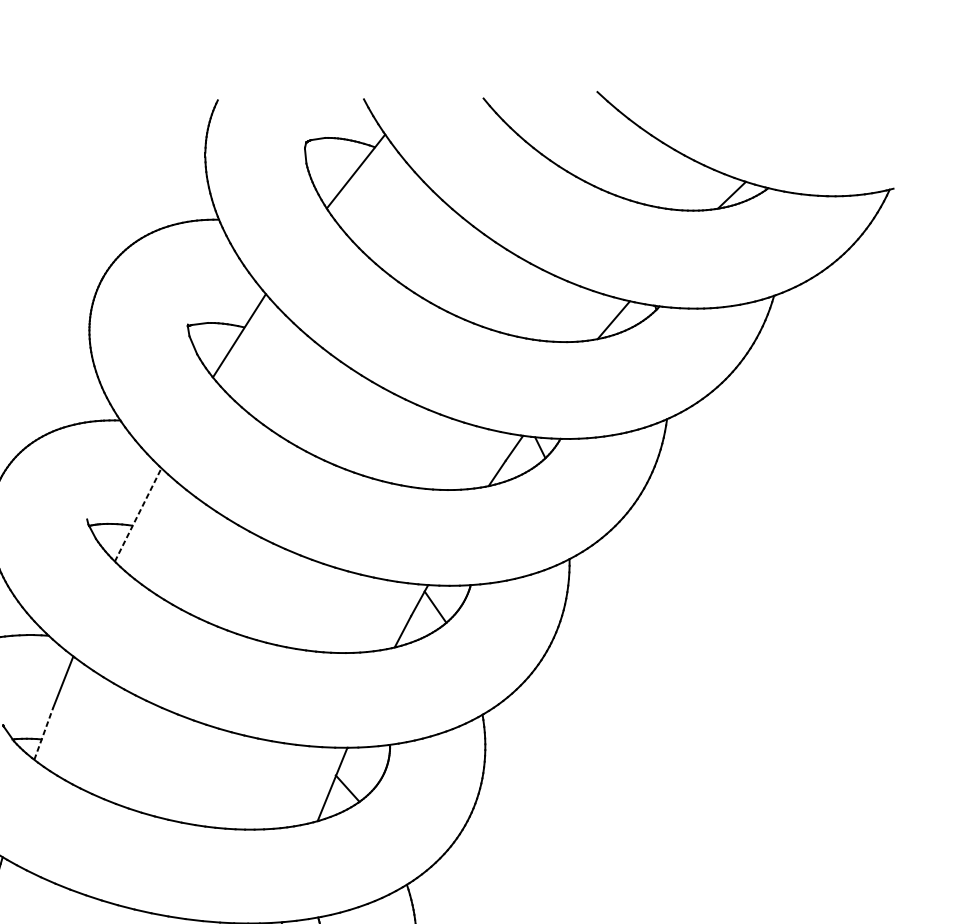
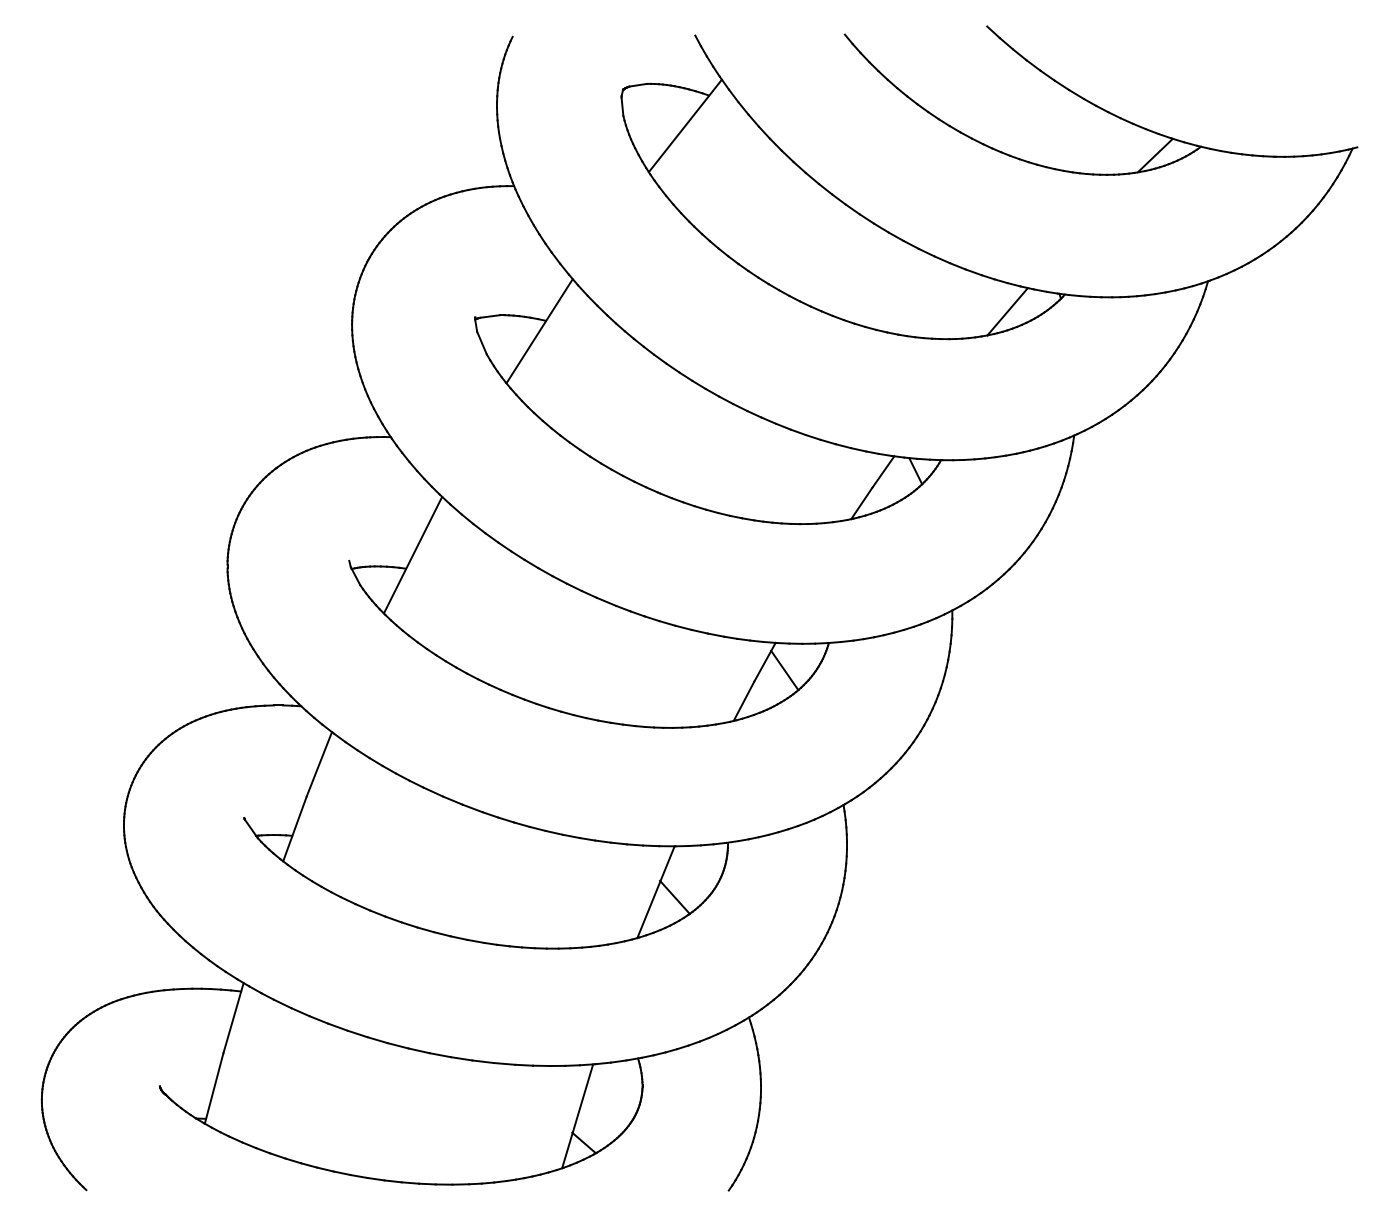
line: (138, 514) -> (413, 554), dashed -> solid
line: (43, 733) -> (294, 828), dashed -> solid

